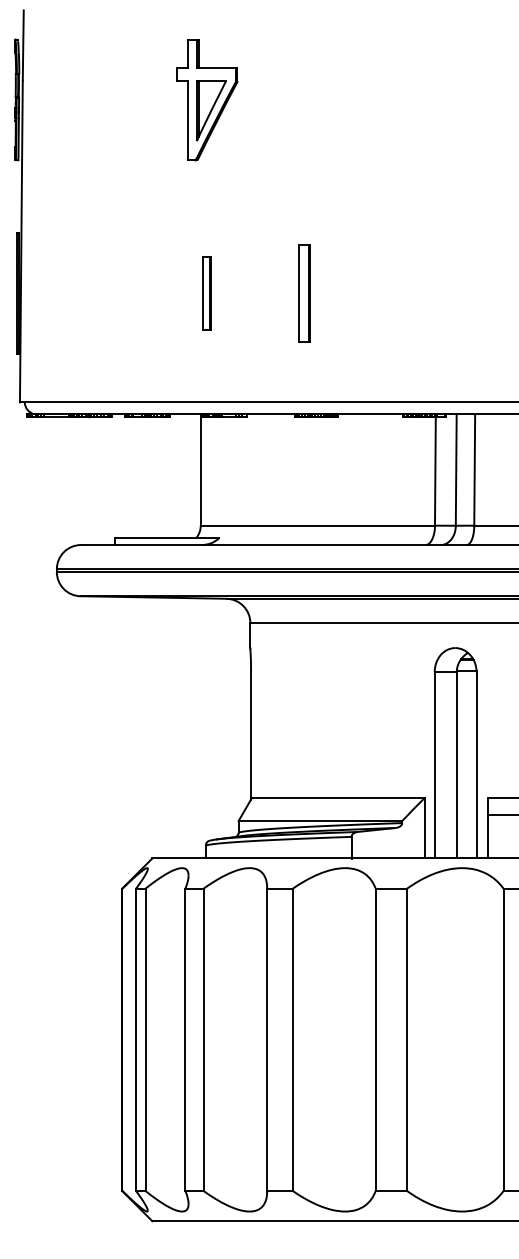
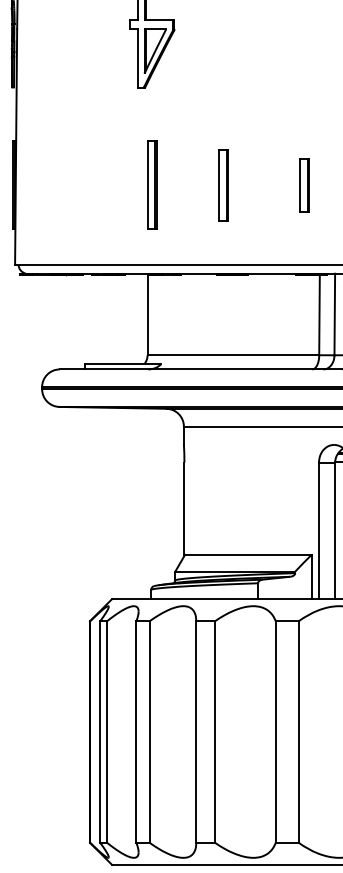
part: (206, 293) -> (151, 185), size x1.67
part: (414, 293) -> (304, 185), added

